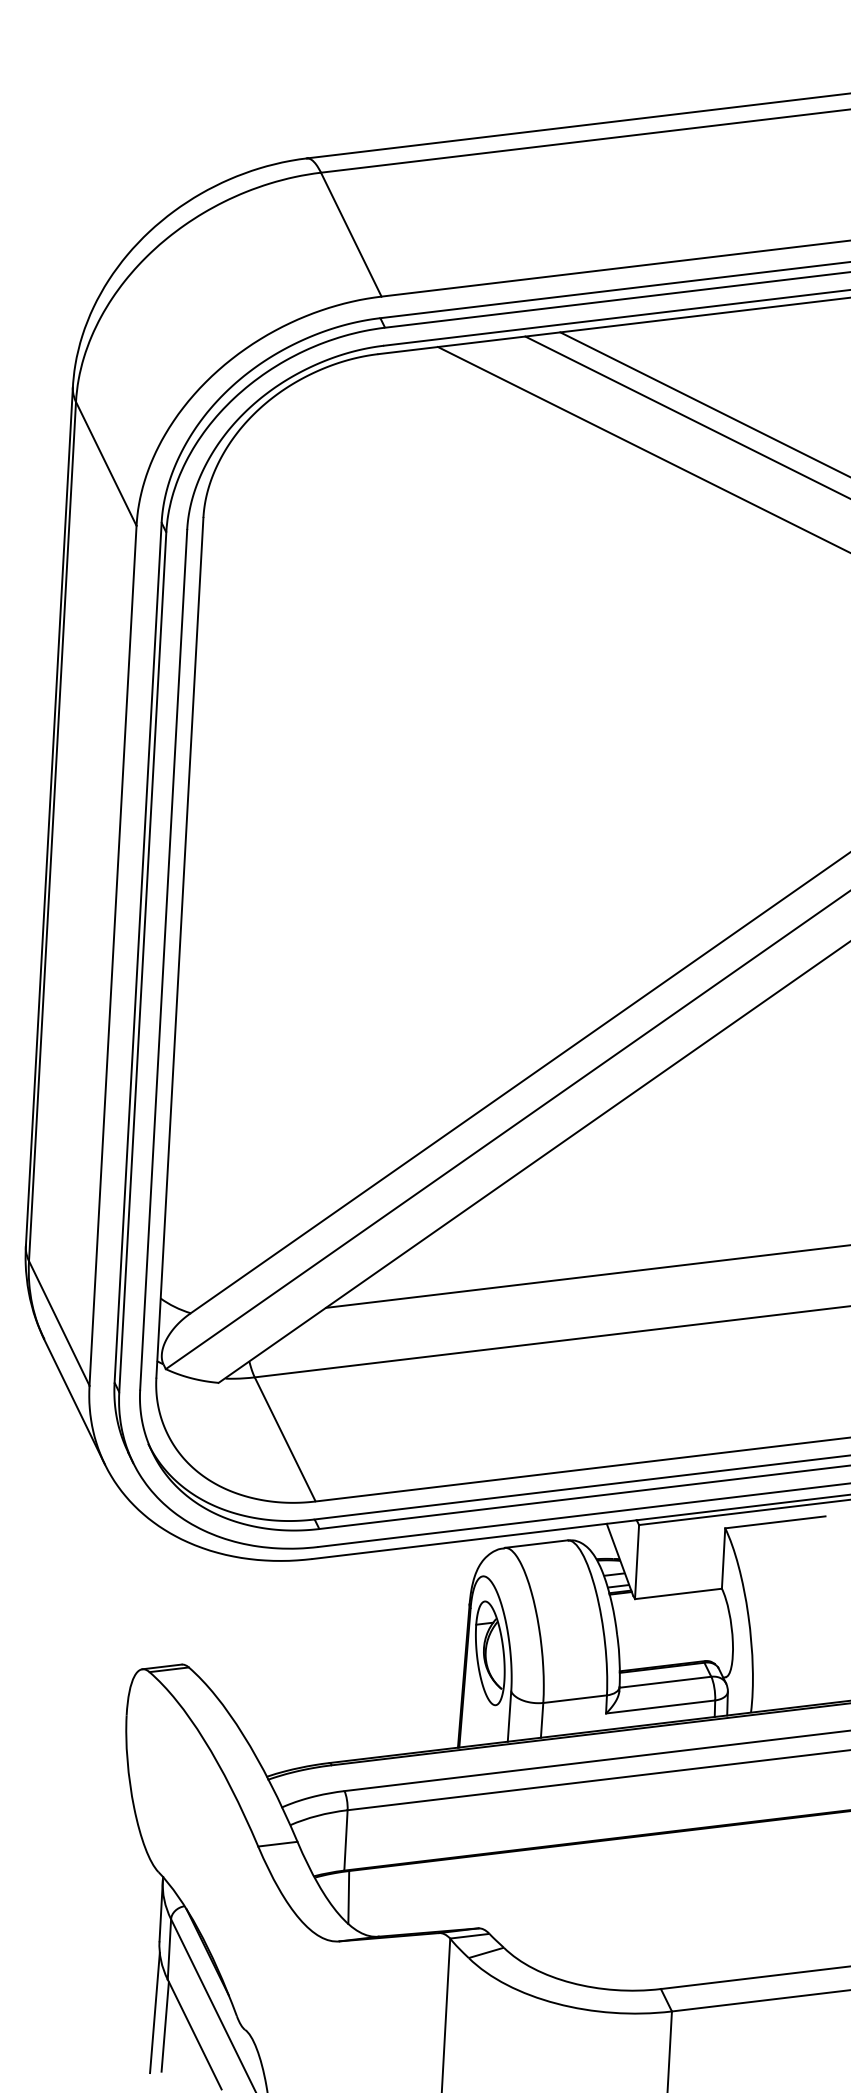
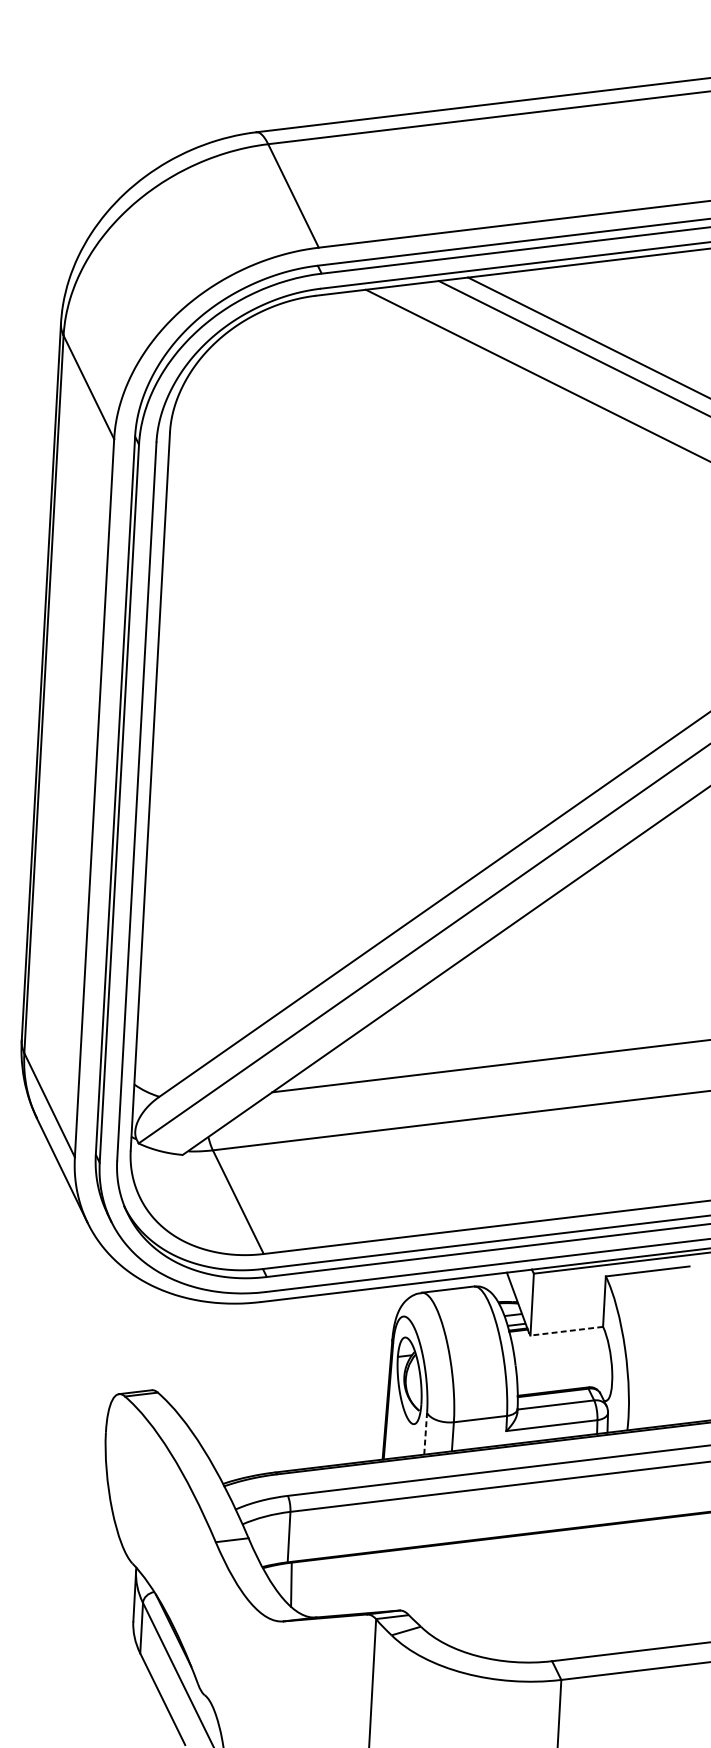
line: (678, 1593) -> (566, 1330), solid -> dashed
line: (509, 1716) -> (425, 1433), solid -> dashed
line: (154, 2012) -> (129, 1680), removed
line: (164, 2026) -> (137, 1692), removed

